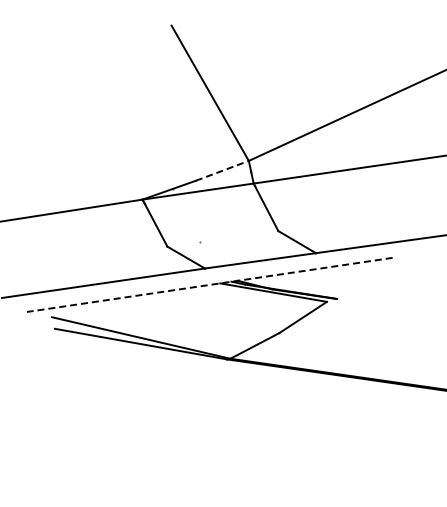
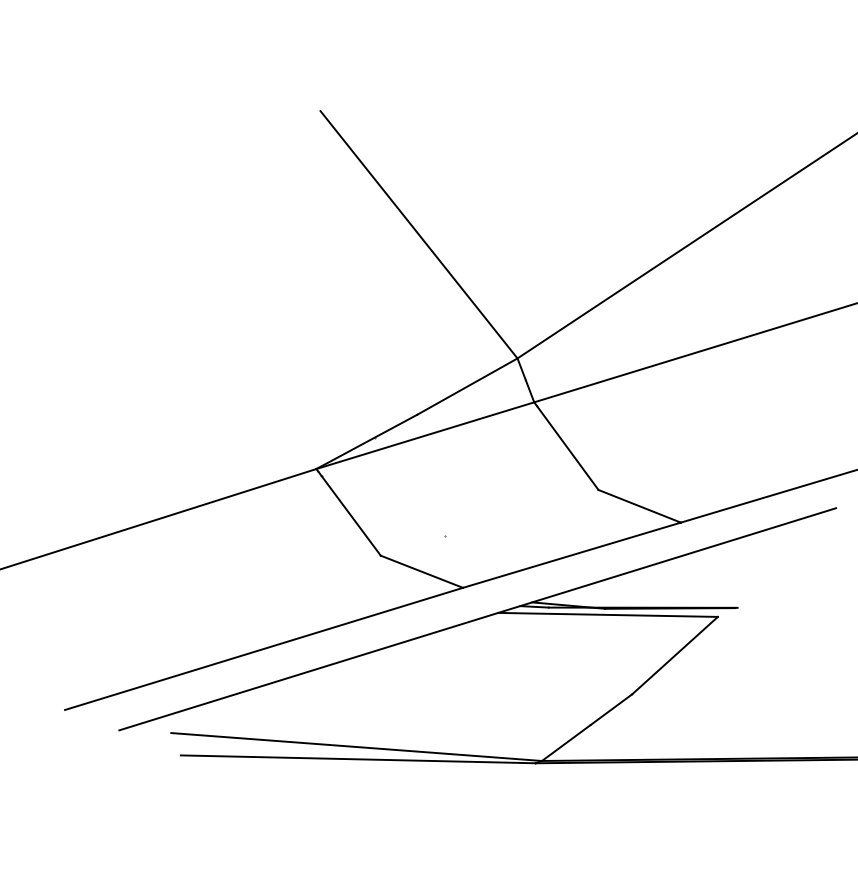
line: (222, 170) -> (467, 385), dashed -> solid
line: (209, 284) -> (476, 618), dashed -> solid

